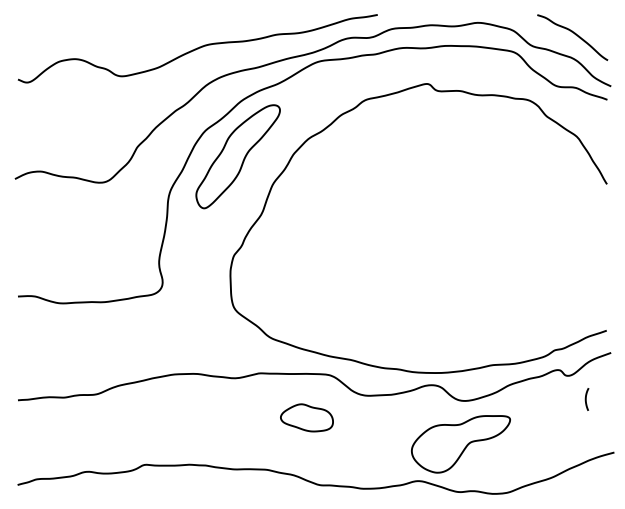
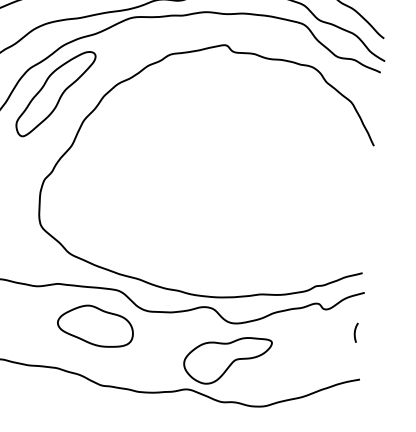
curve: (586, 399) -> (355, 332), moved
part: (306, 417) -> (95, 325), size x1.67

